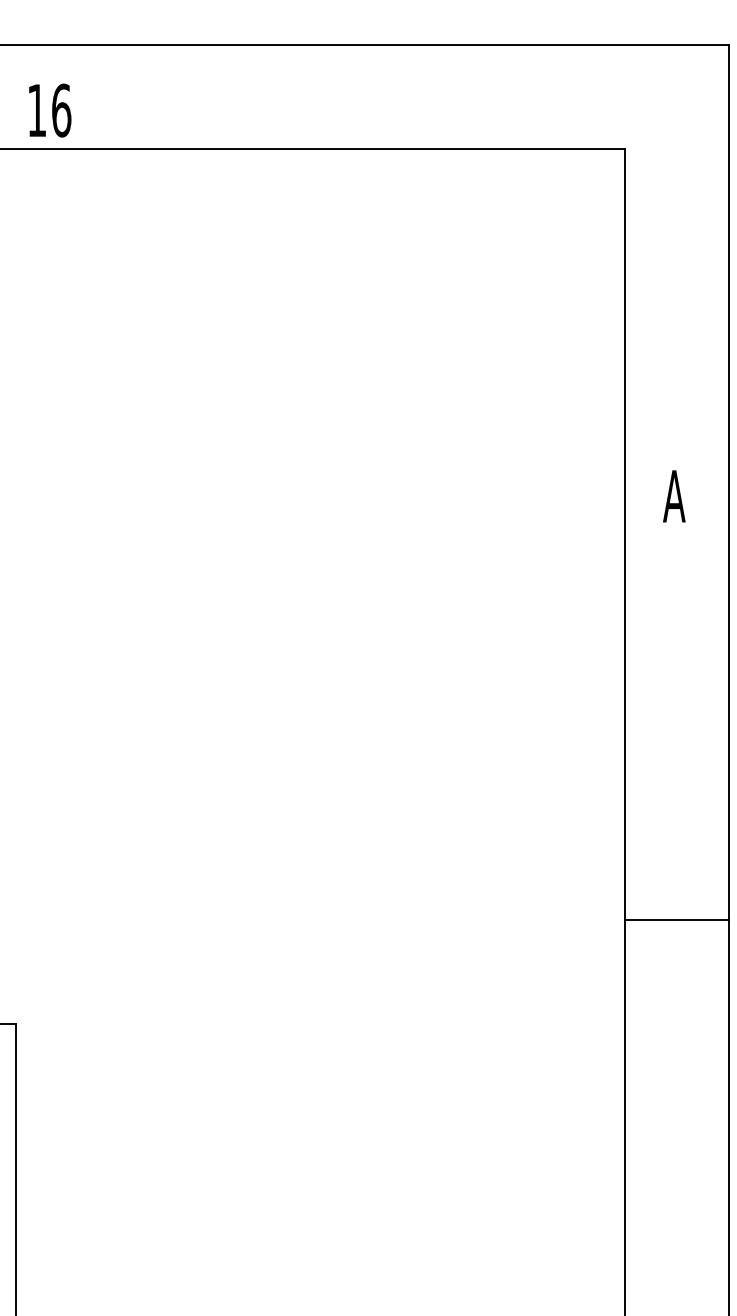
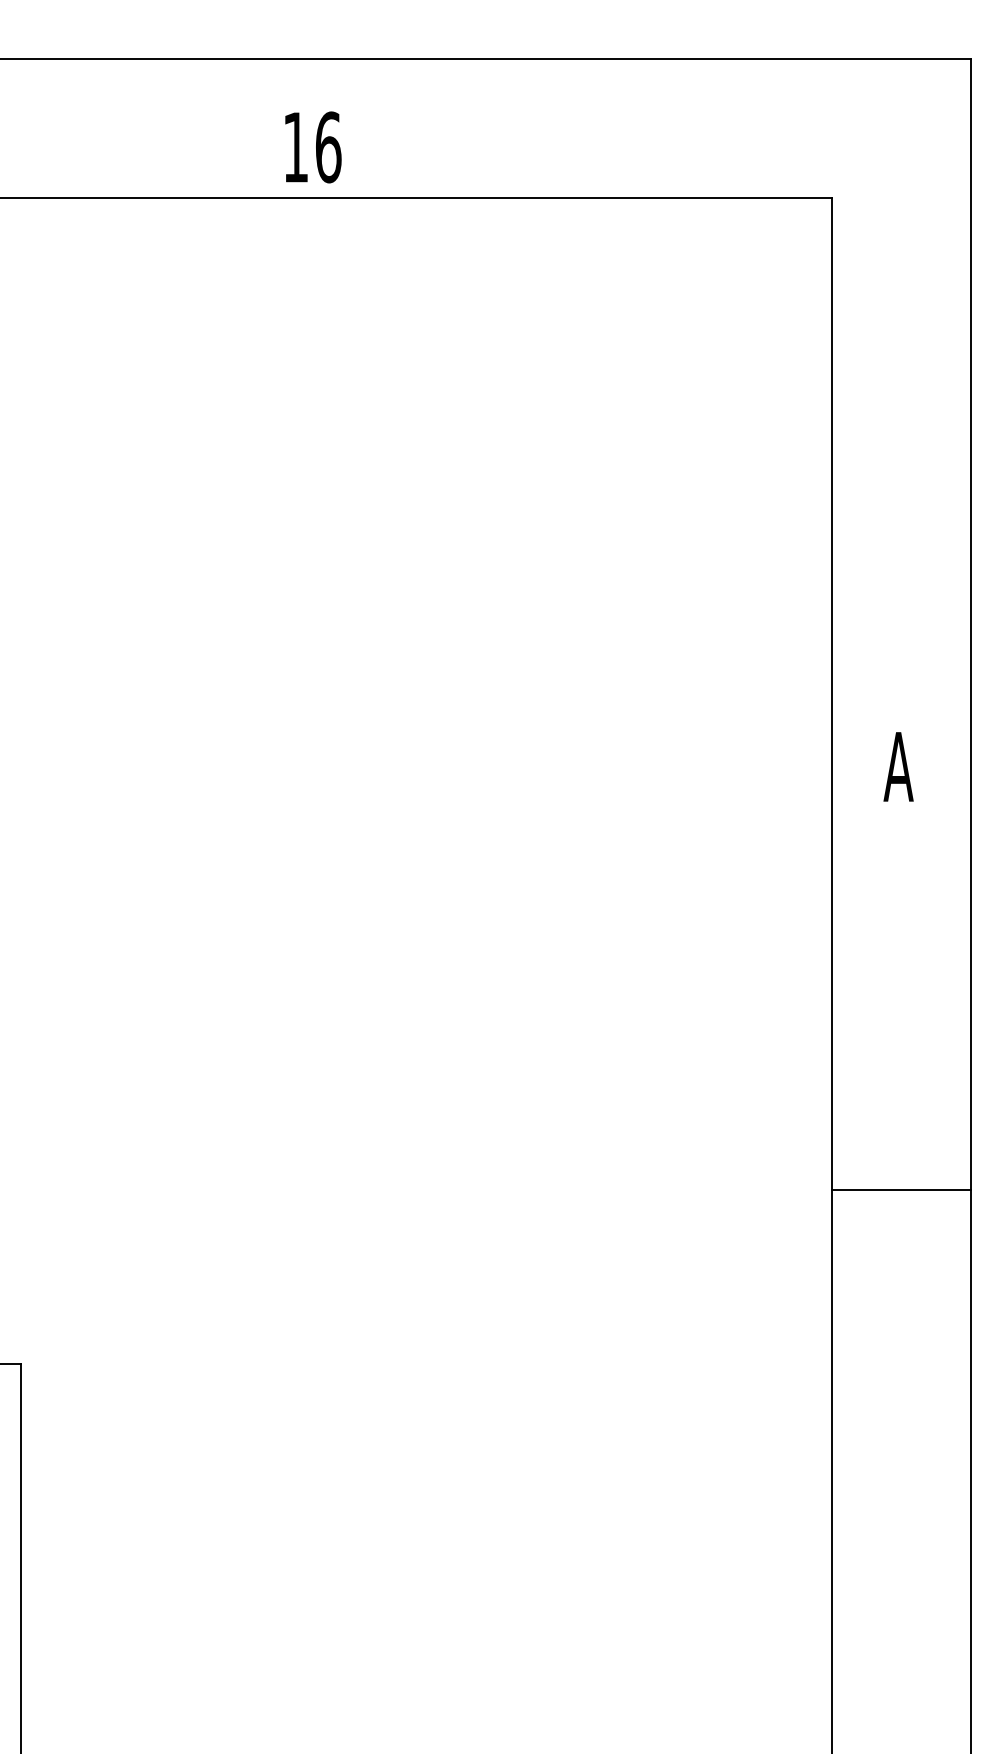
text: (50, 110) -> (313, 147), moved
text: (674, 496) -> (898, 767), moved
line: (676, 920) -> (901, 1189), moved

